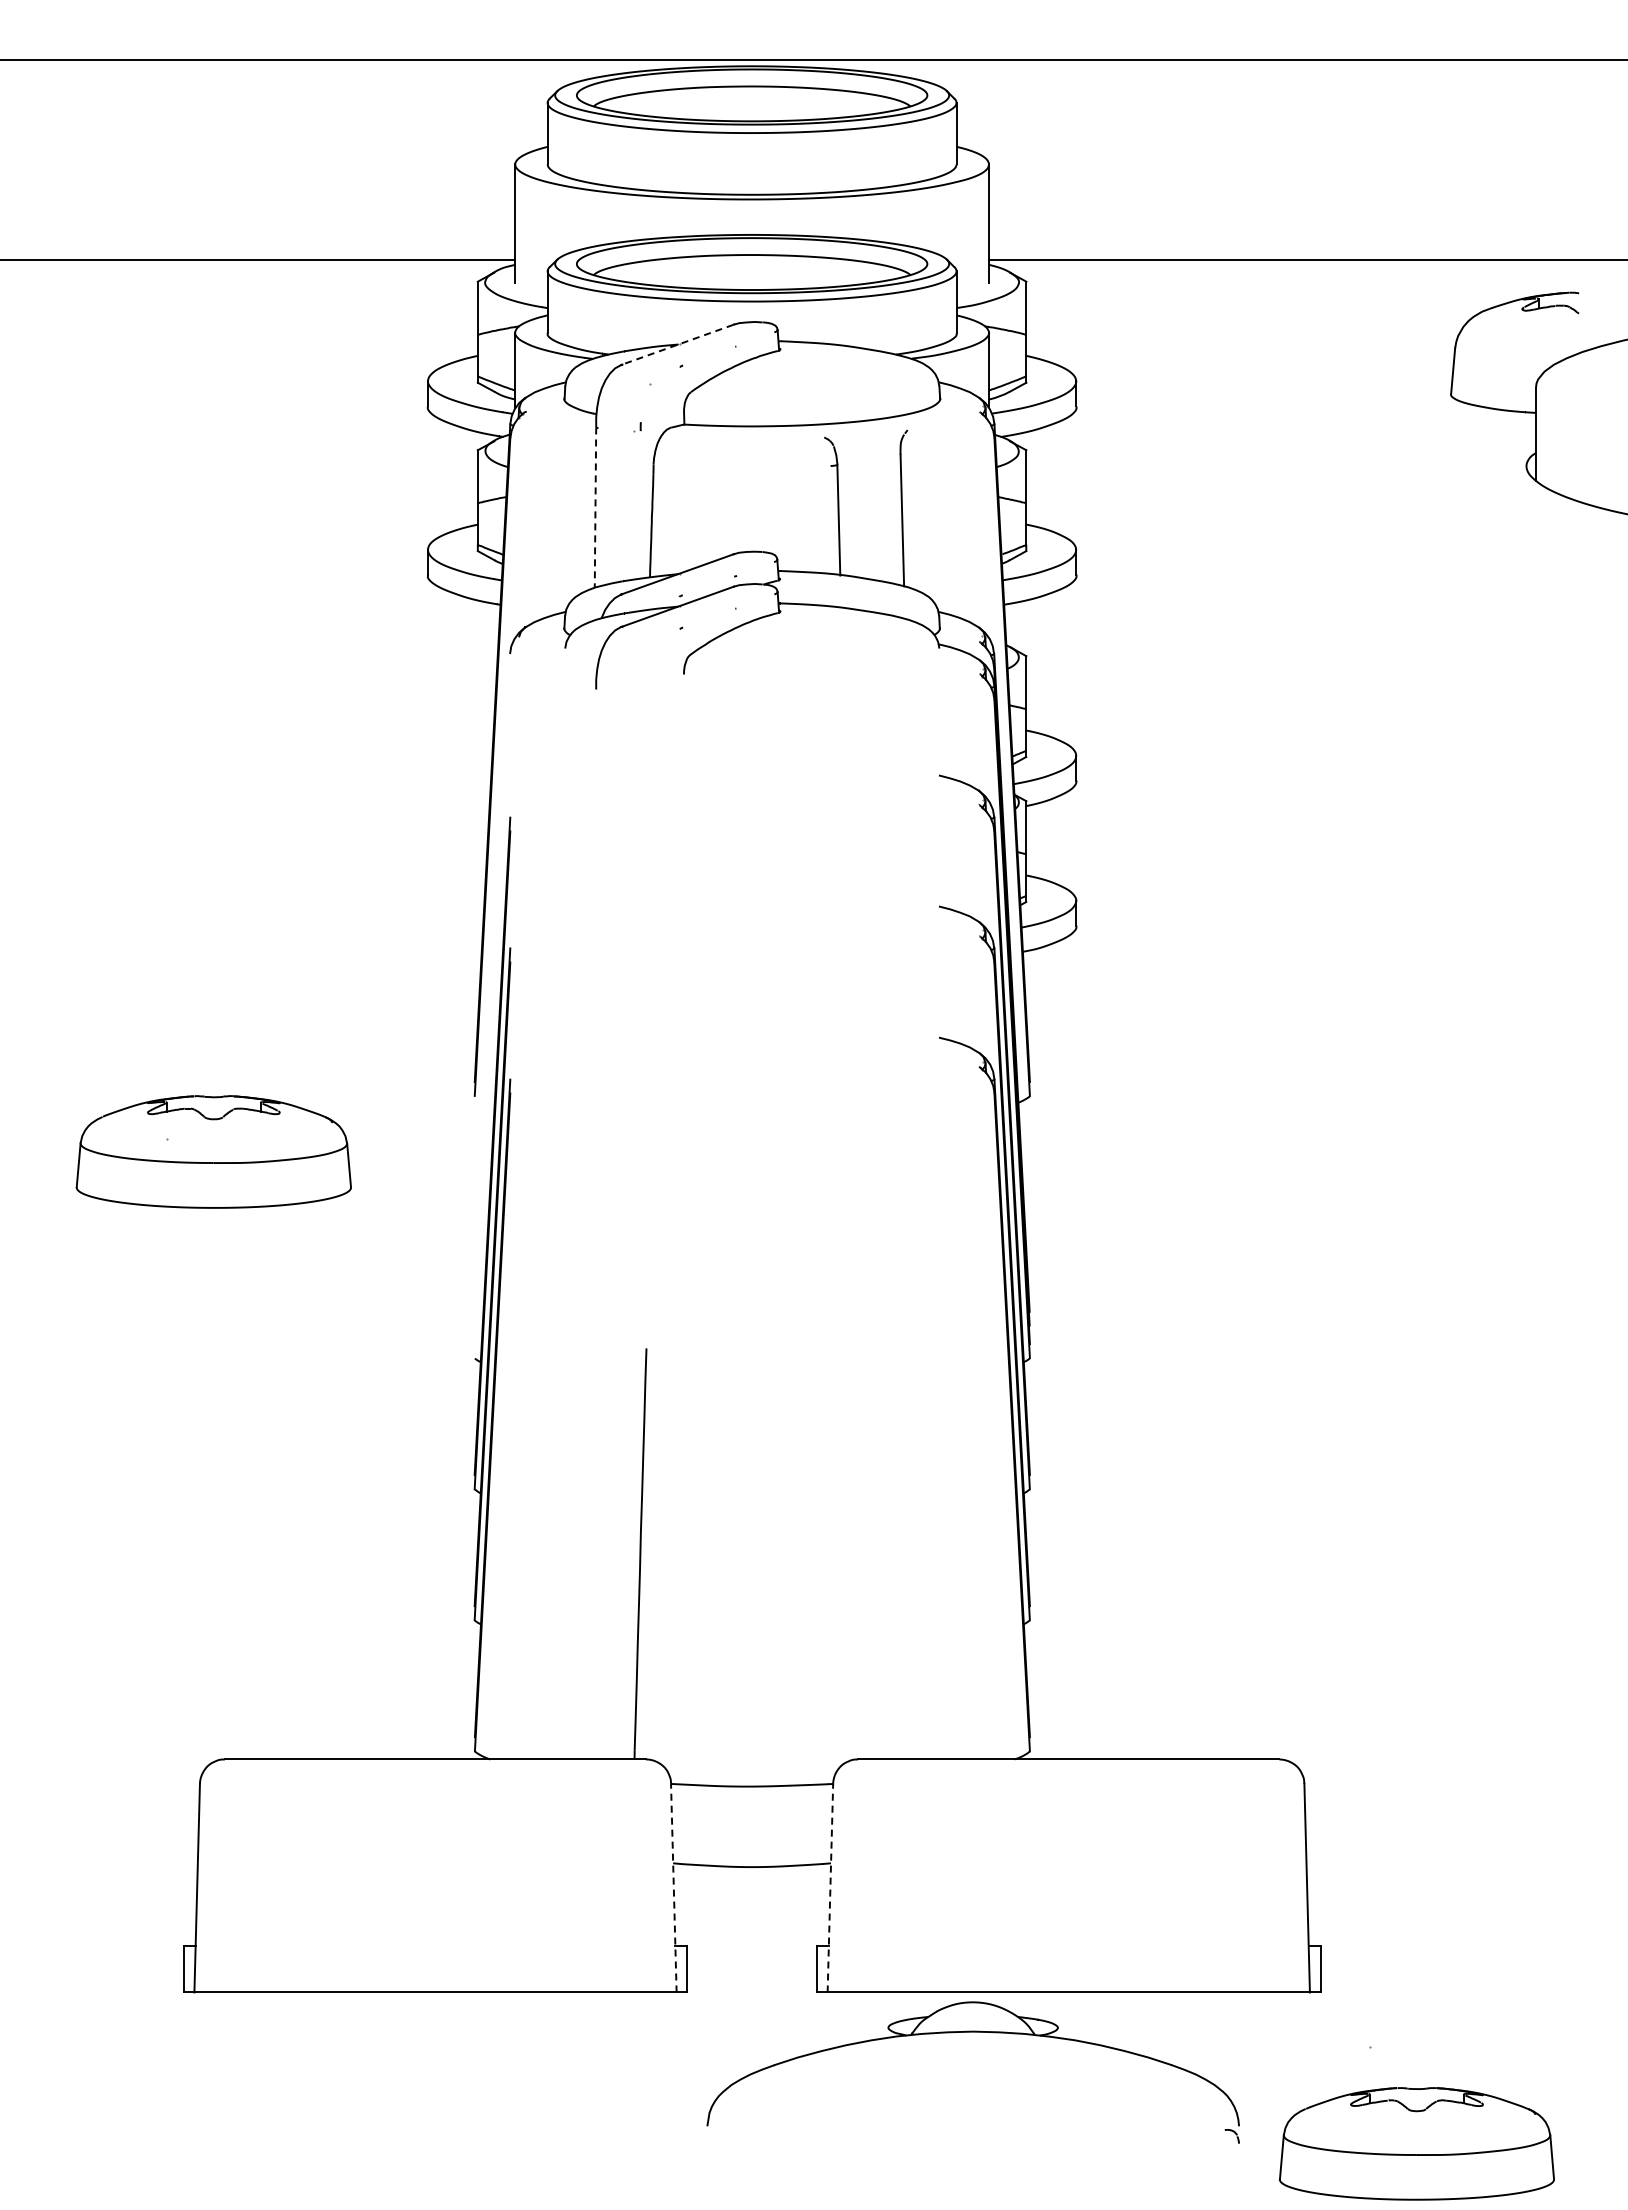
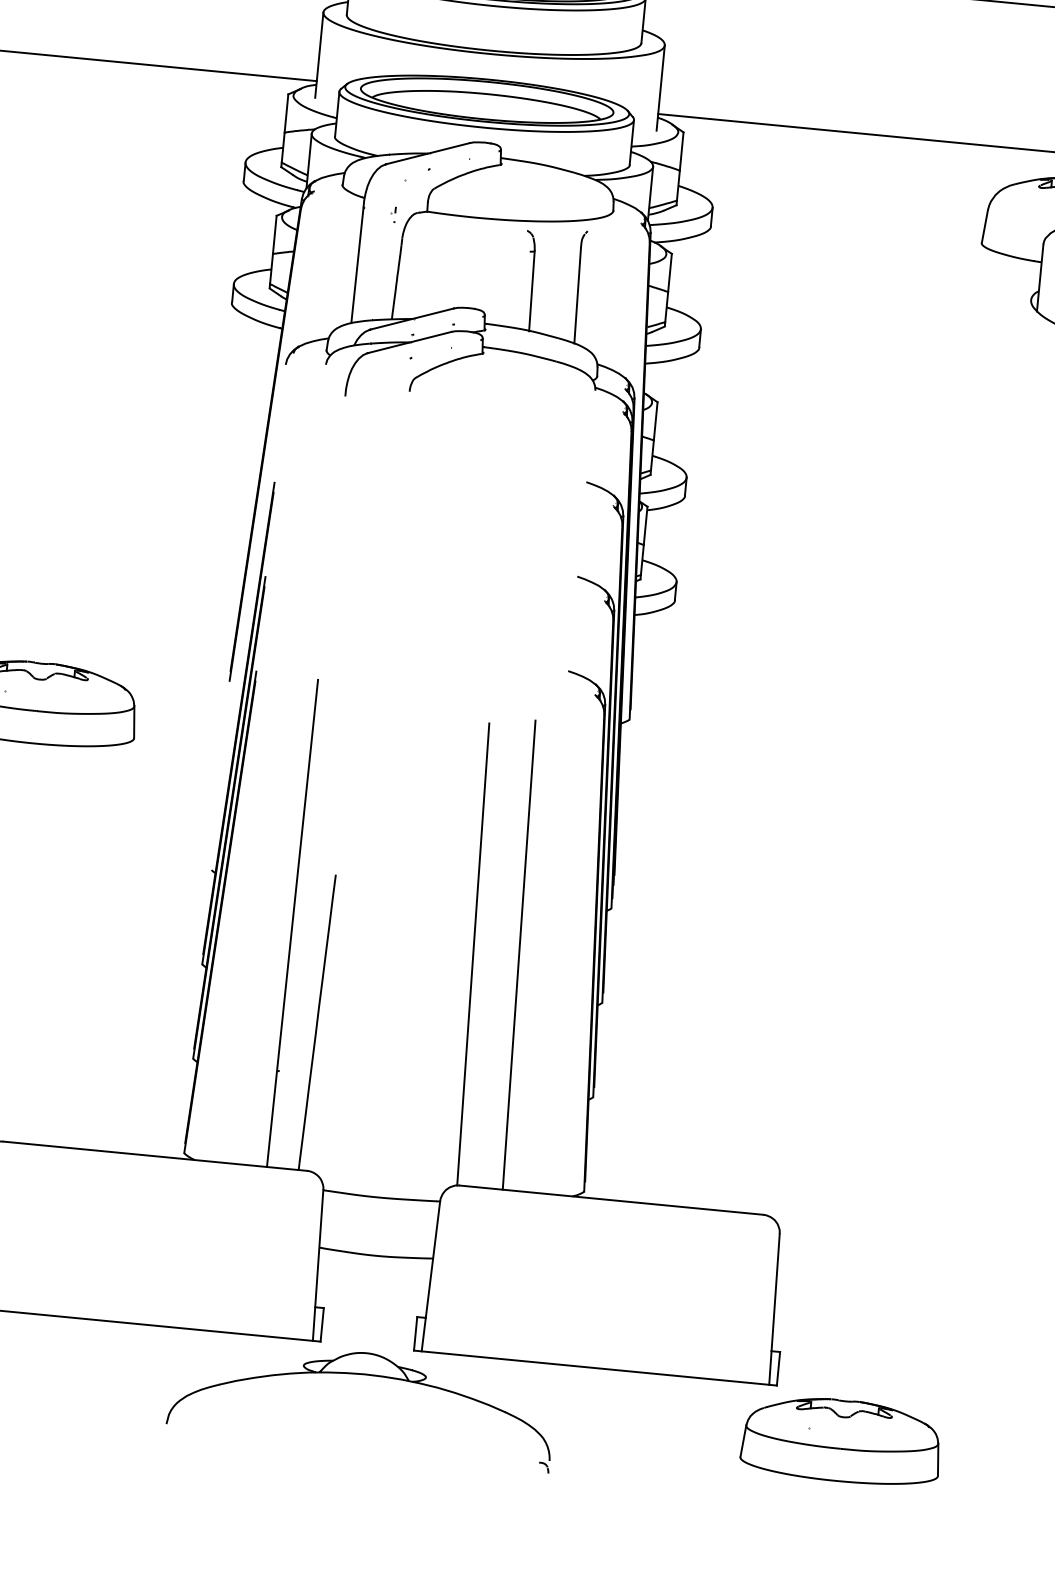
line: (677, 344) -> (427, 153), dashed -> solid
line: (595, 508) -> (357, 265), dashed -> solid
line: (593, 1420) -> (292, 922), added
line: (908, 1434) -> (518, 954), added
line: (845, 1439) -> (472, 954), added
line: (673, 1887) -> (317, 1265), dashed -> solid
line: (830, 1887) -> (431, 1275), dashed -> solid
part: (972, 2032) -> (364, 1374), moved
part: (1416, 2143) -> (841, 1440), moved

